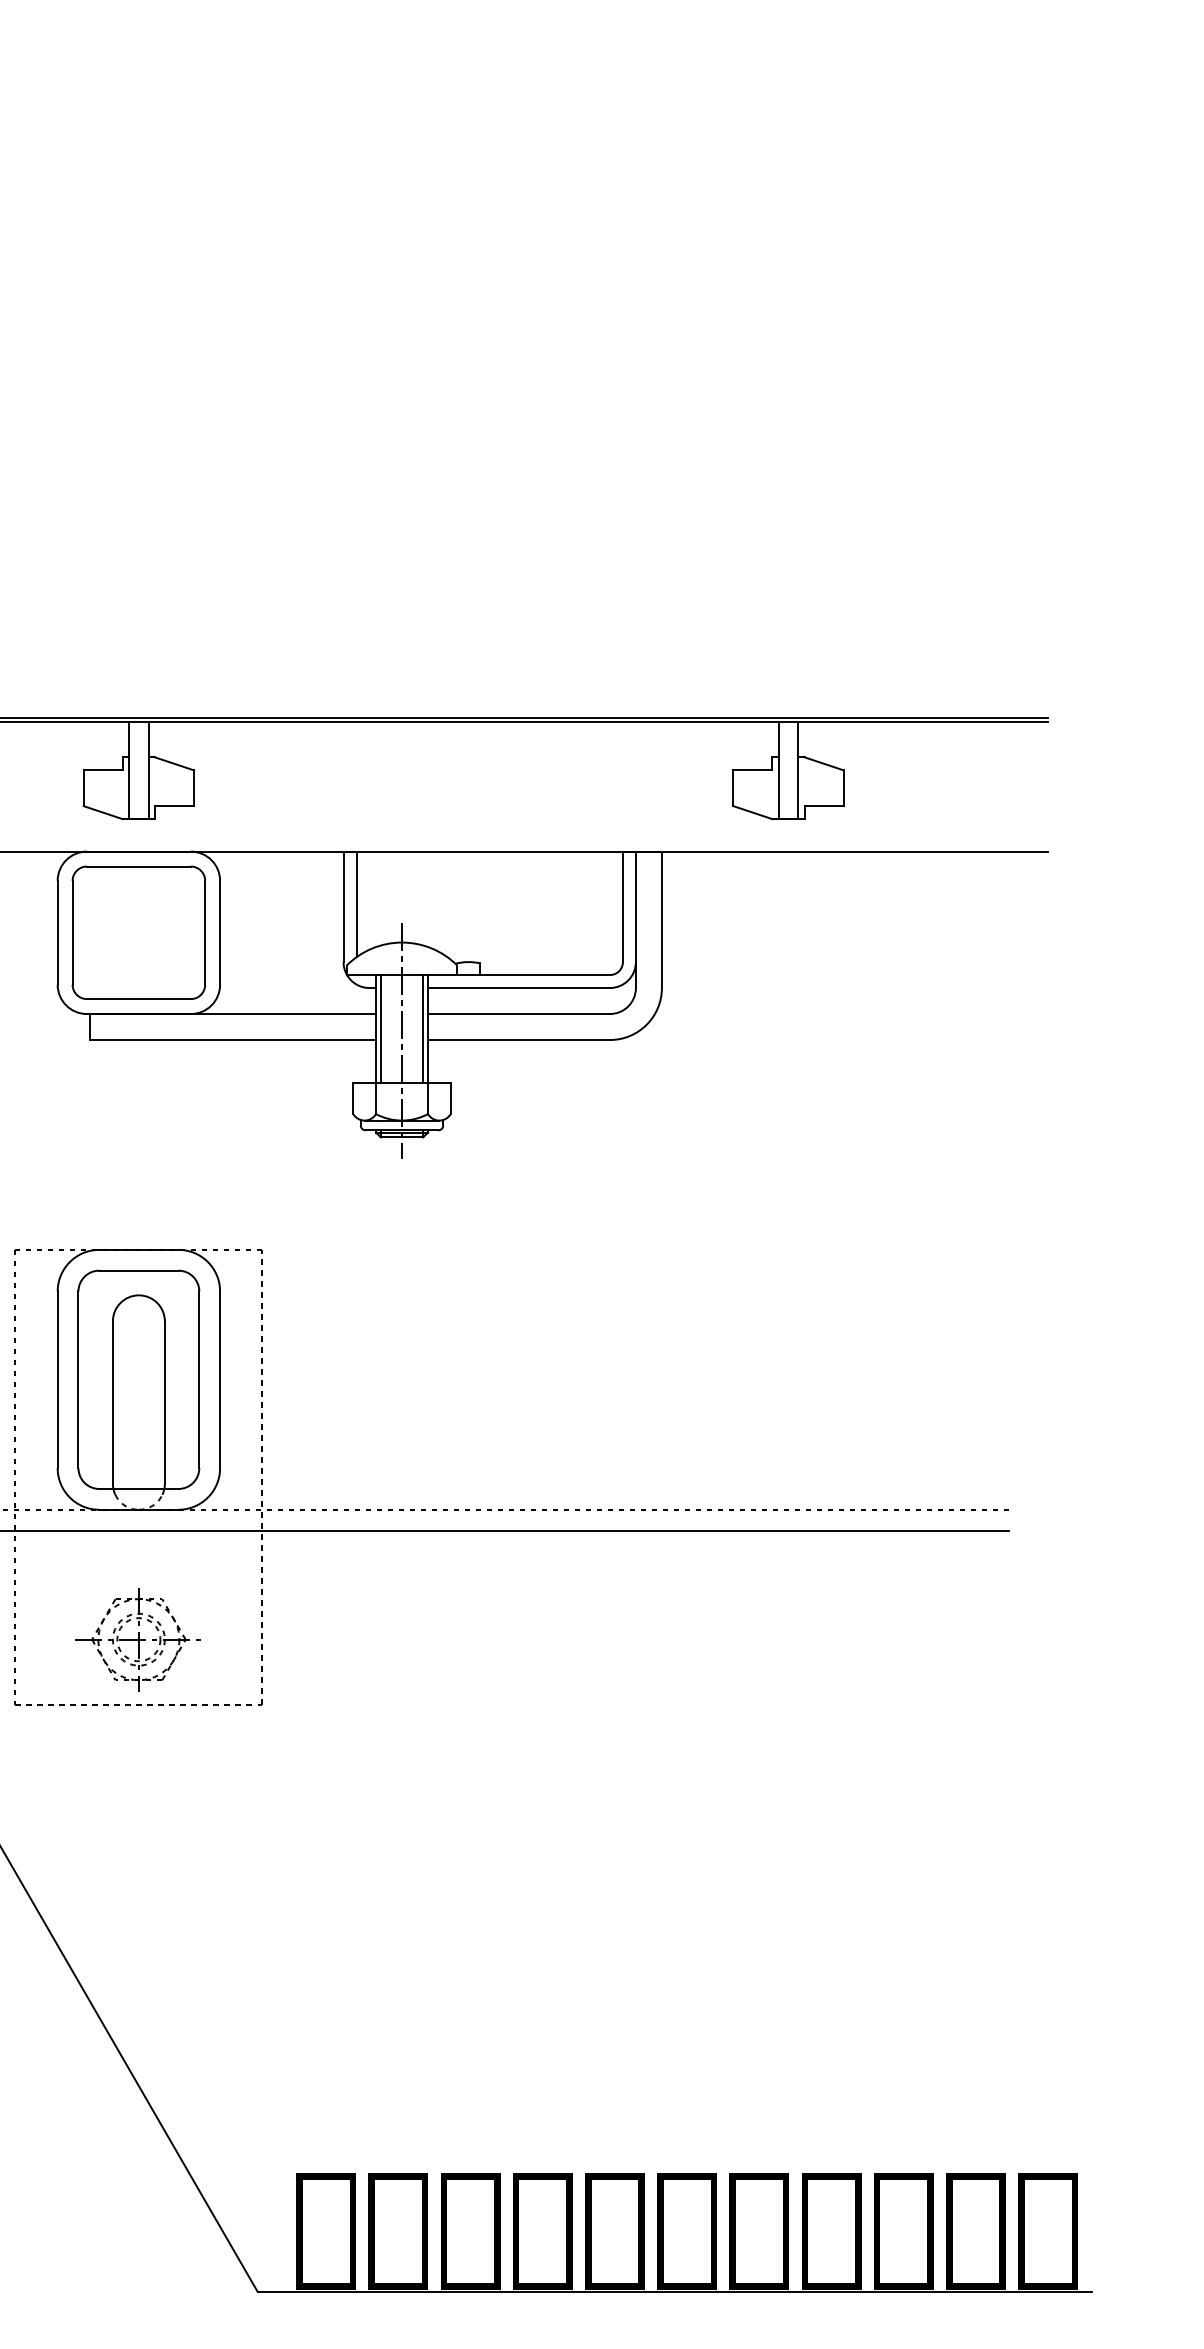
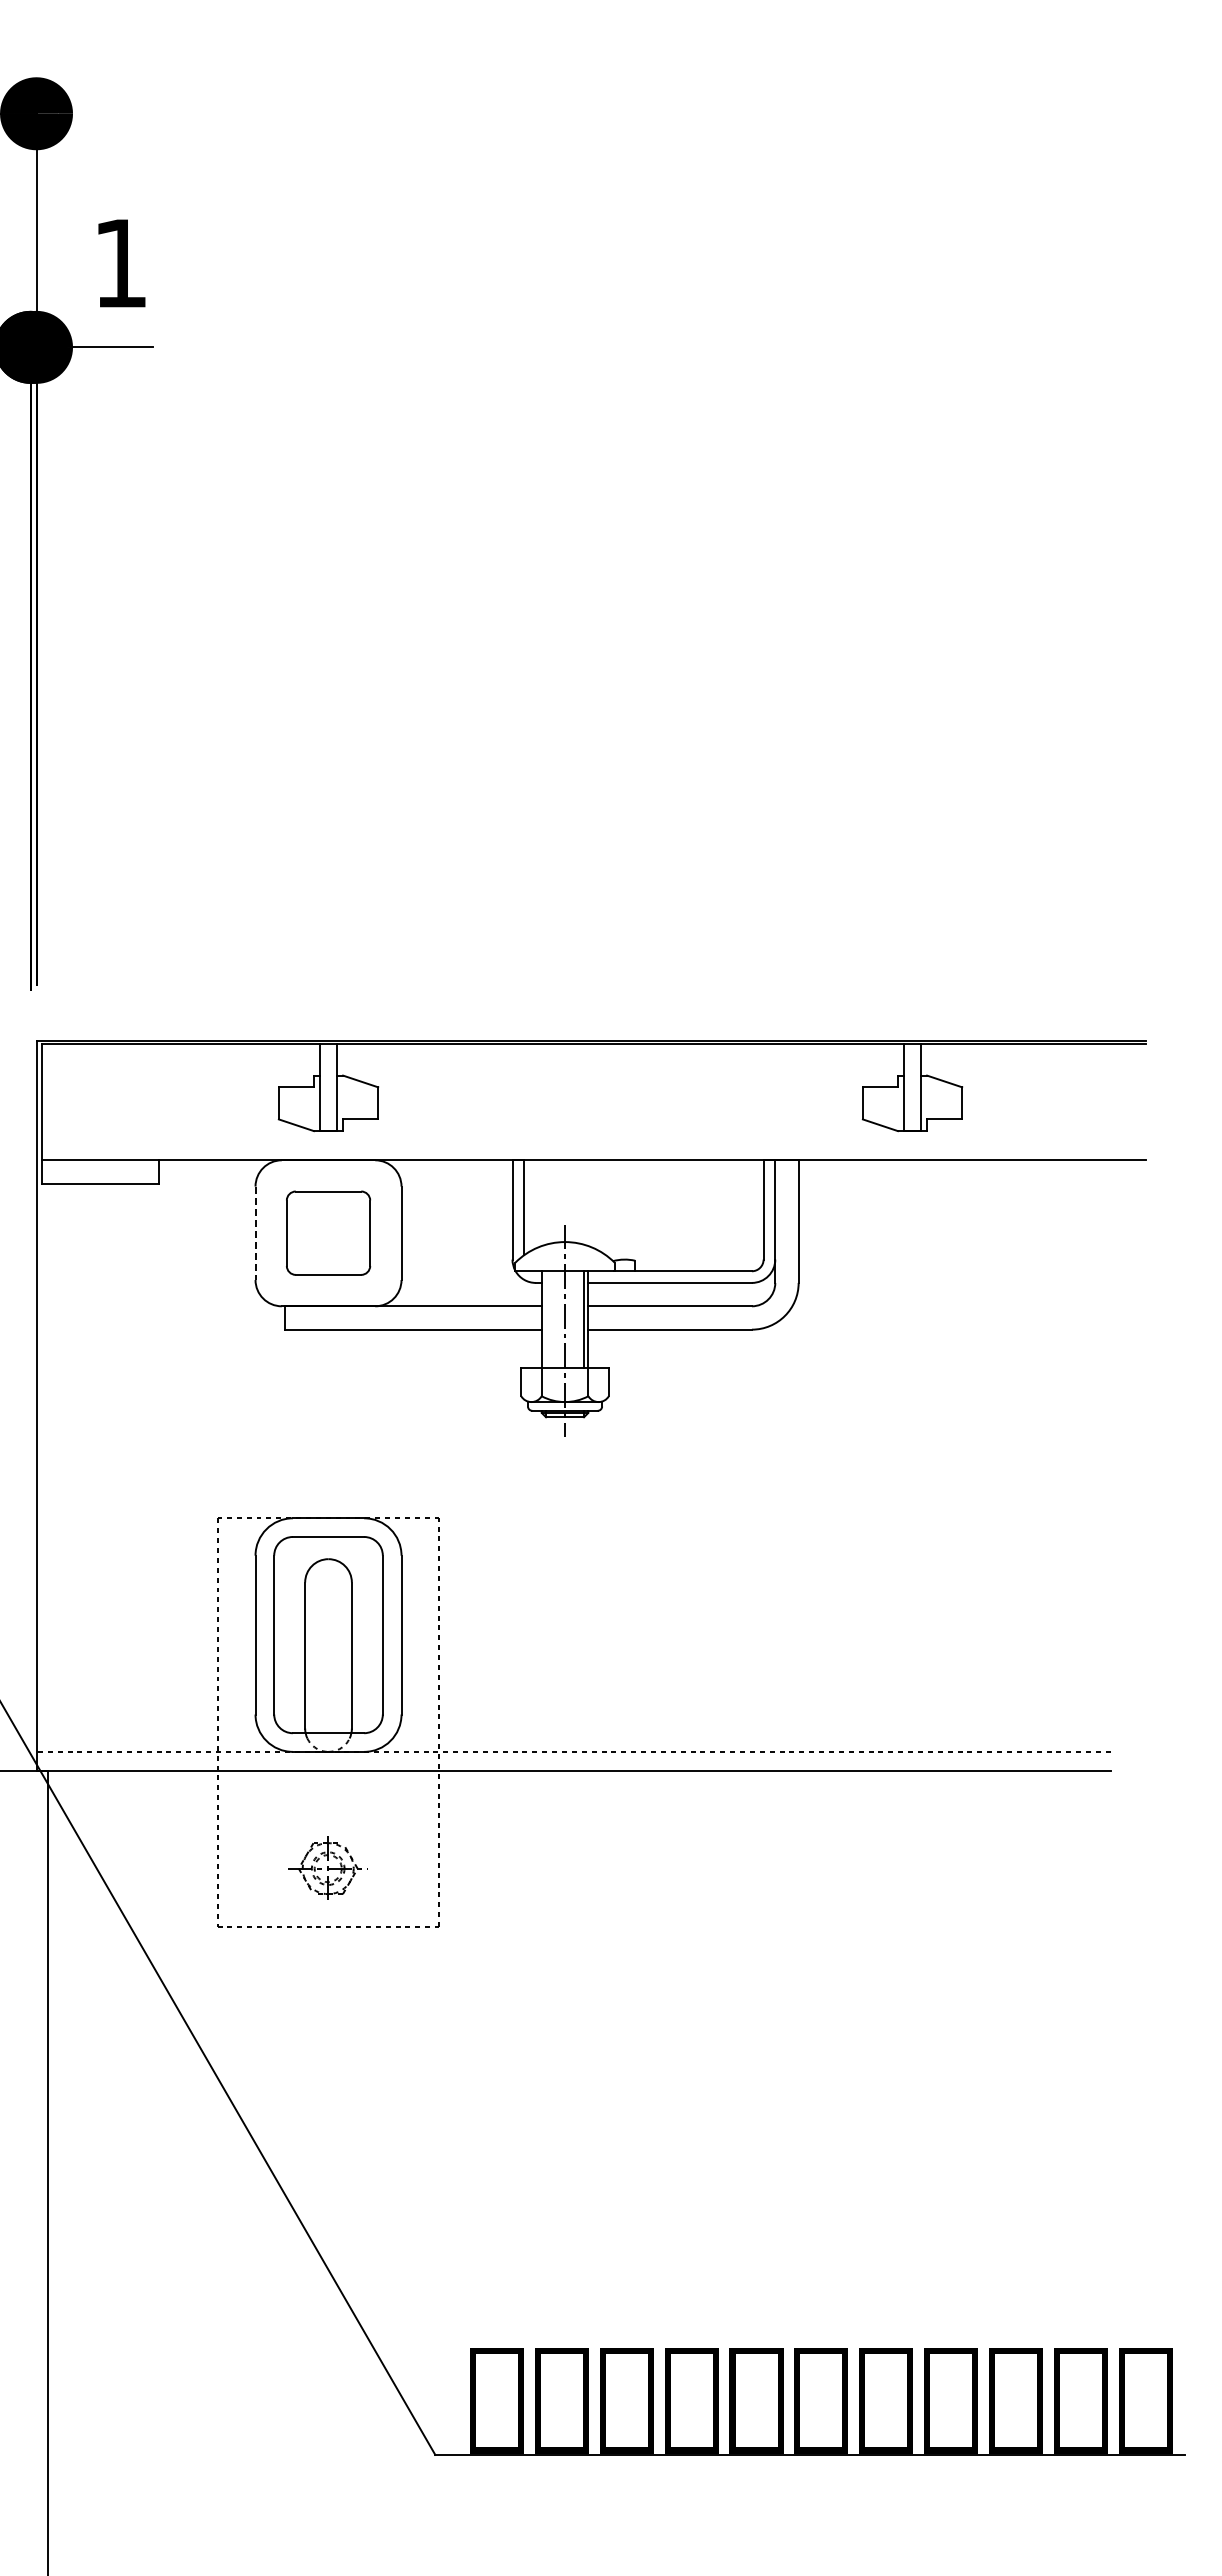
part: (138, 931) -> (328, 1232), size x0.7
line: (57, 933) -> (255, 1233), solid -> dashed
line: (381, 1028) -> (546, 1319), removed
part: (137, 1639) -> (327, 1868), size x0.7

